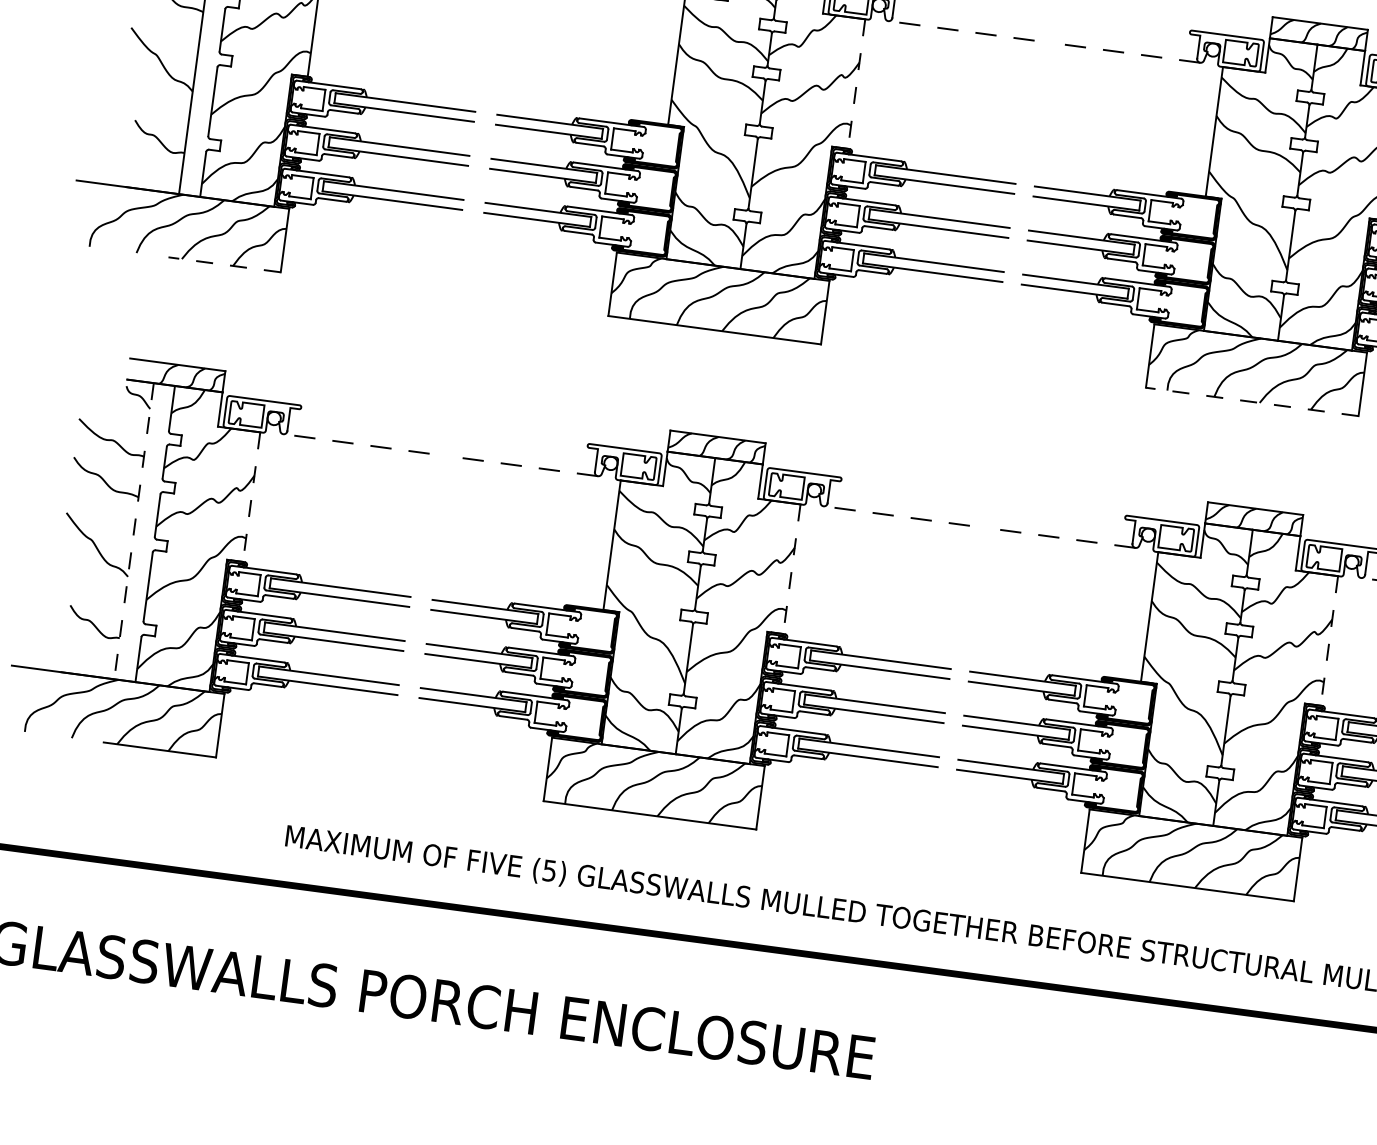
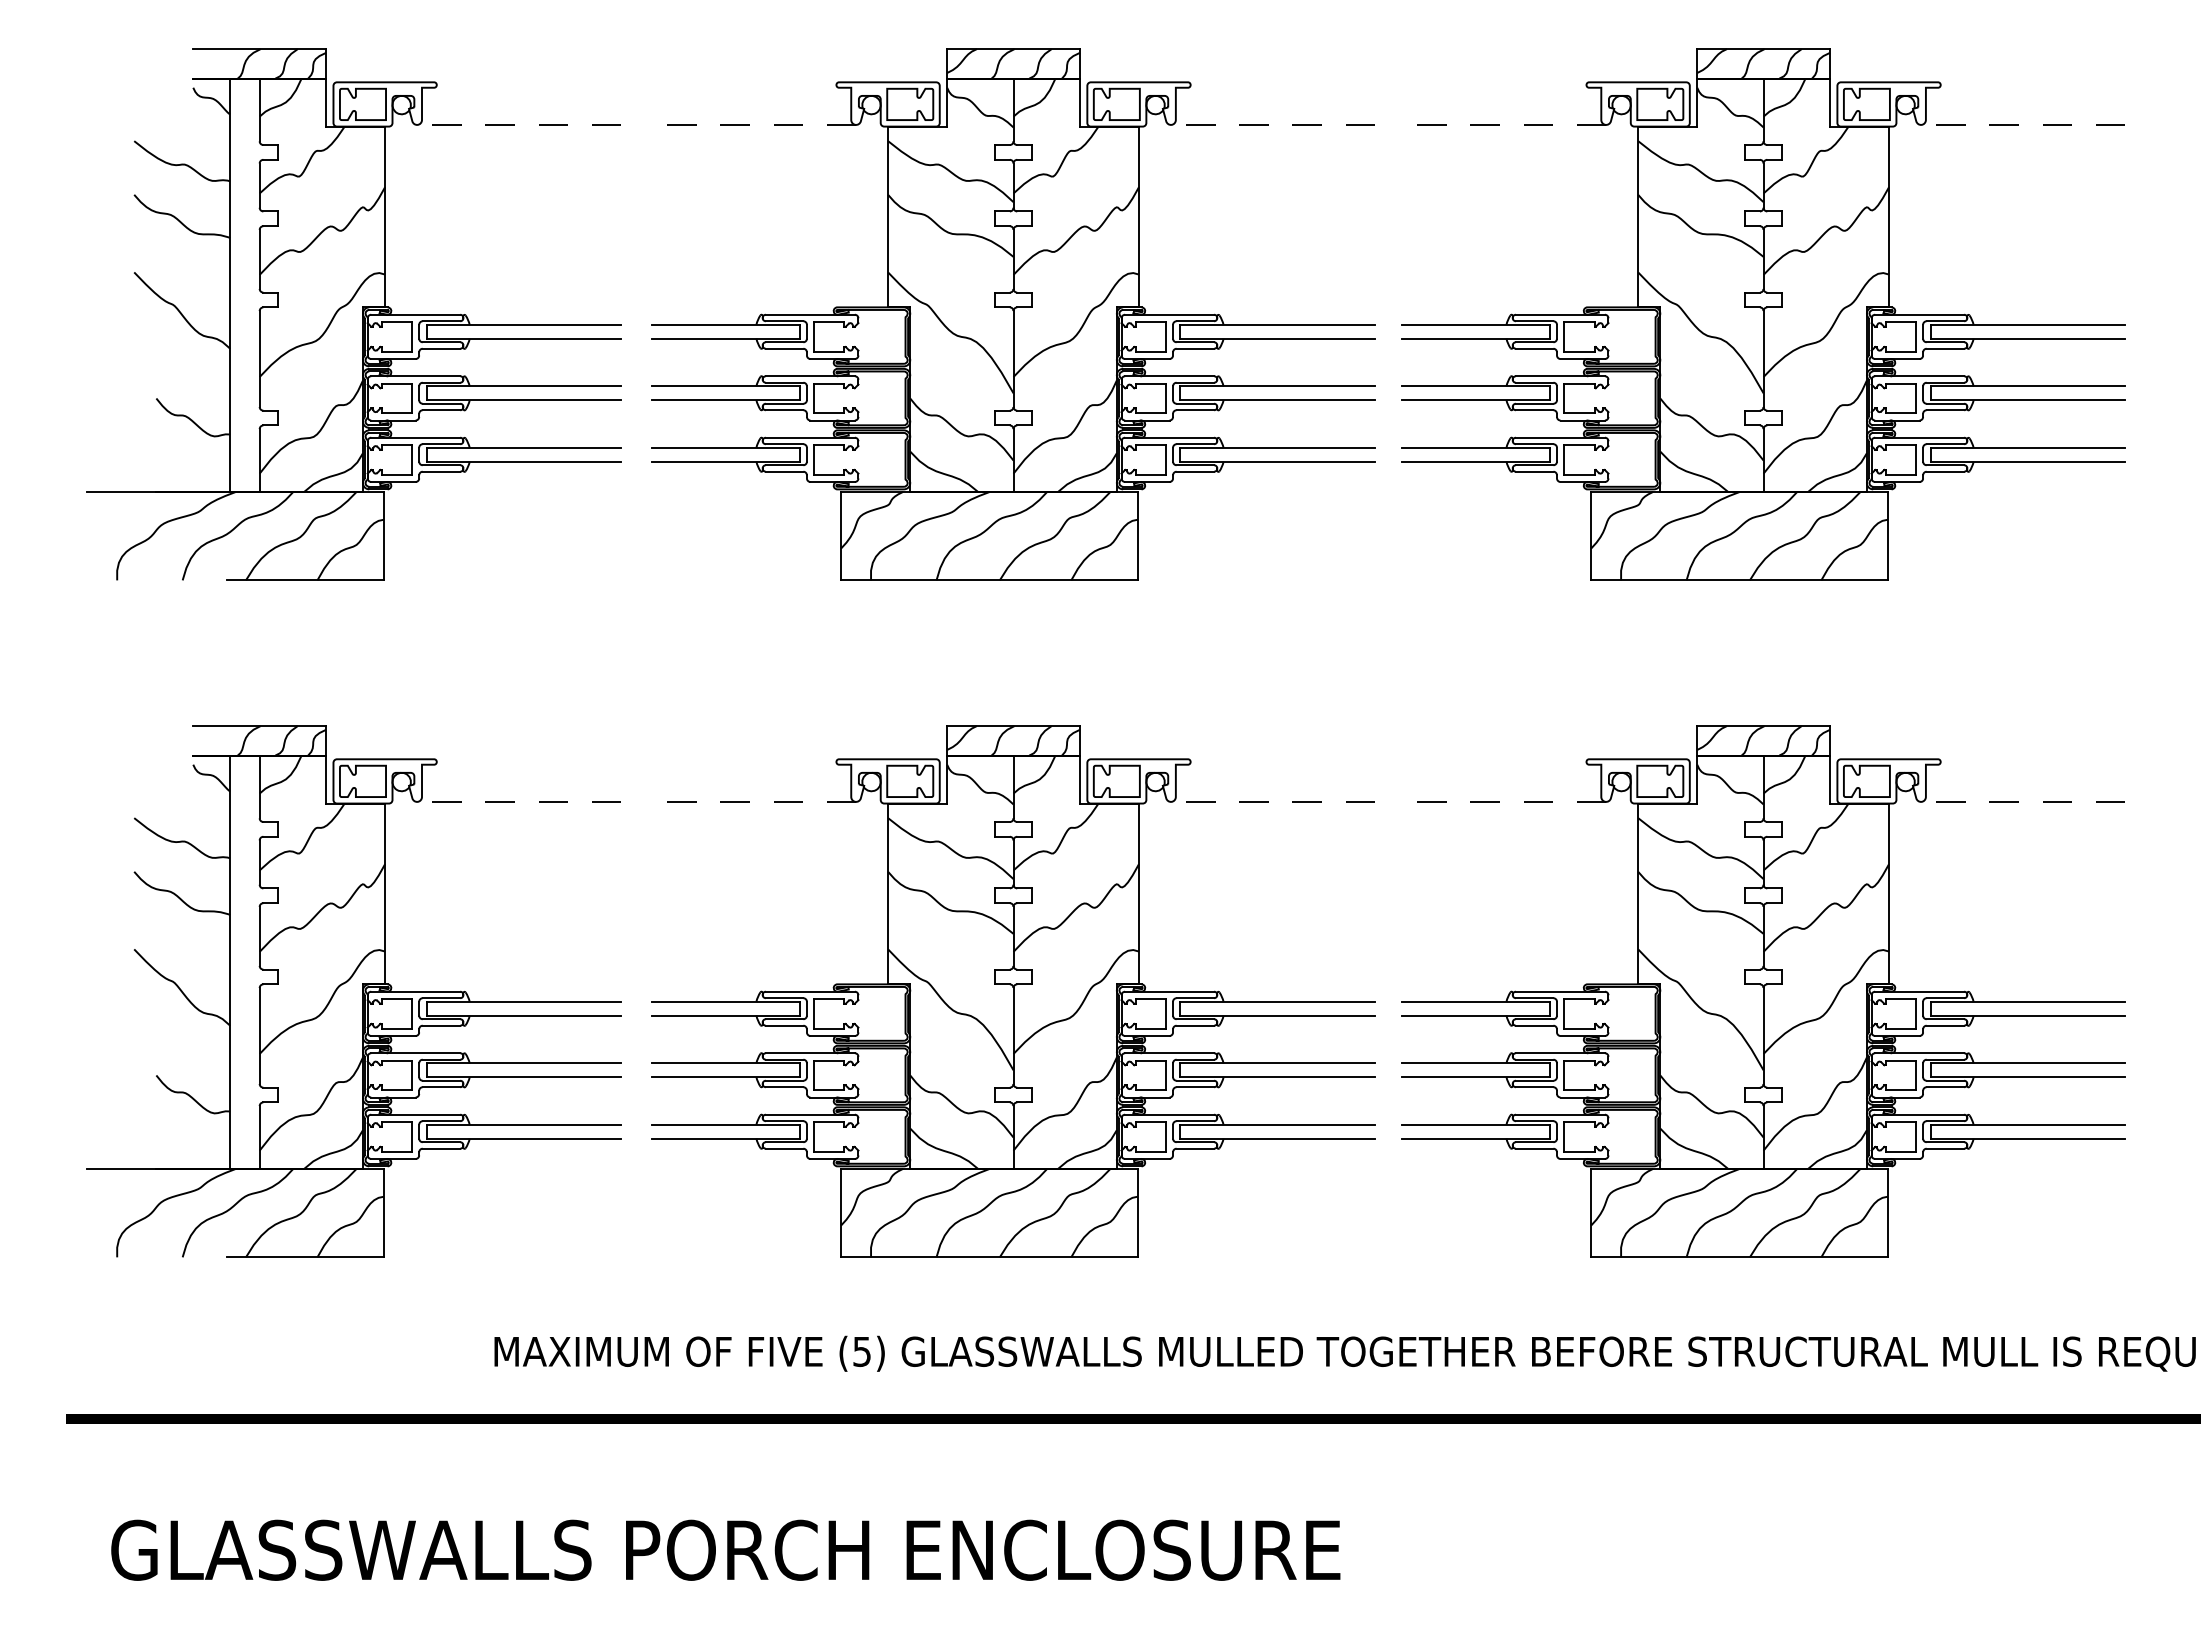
line: (856, 84) -> (1138, 217), dashed -> solid
line: (224, 264) -> (305, 580), dashed -> solid
line: (1252, 402) -> (1739, 580), dashed -> solid
line: (251, 497) -> (385, 894), dashed -> solid
line: (134, 531) -> (230, 962), dashed -> solid
line: (791, 569) -> (1138, 894), dashed -> solid
line: (1329, 641) -> (1889, 894), dashed -> solid

